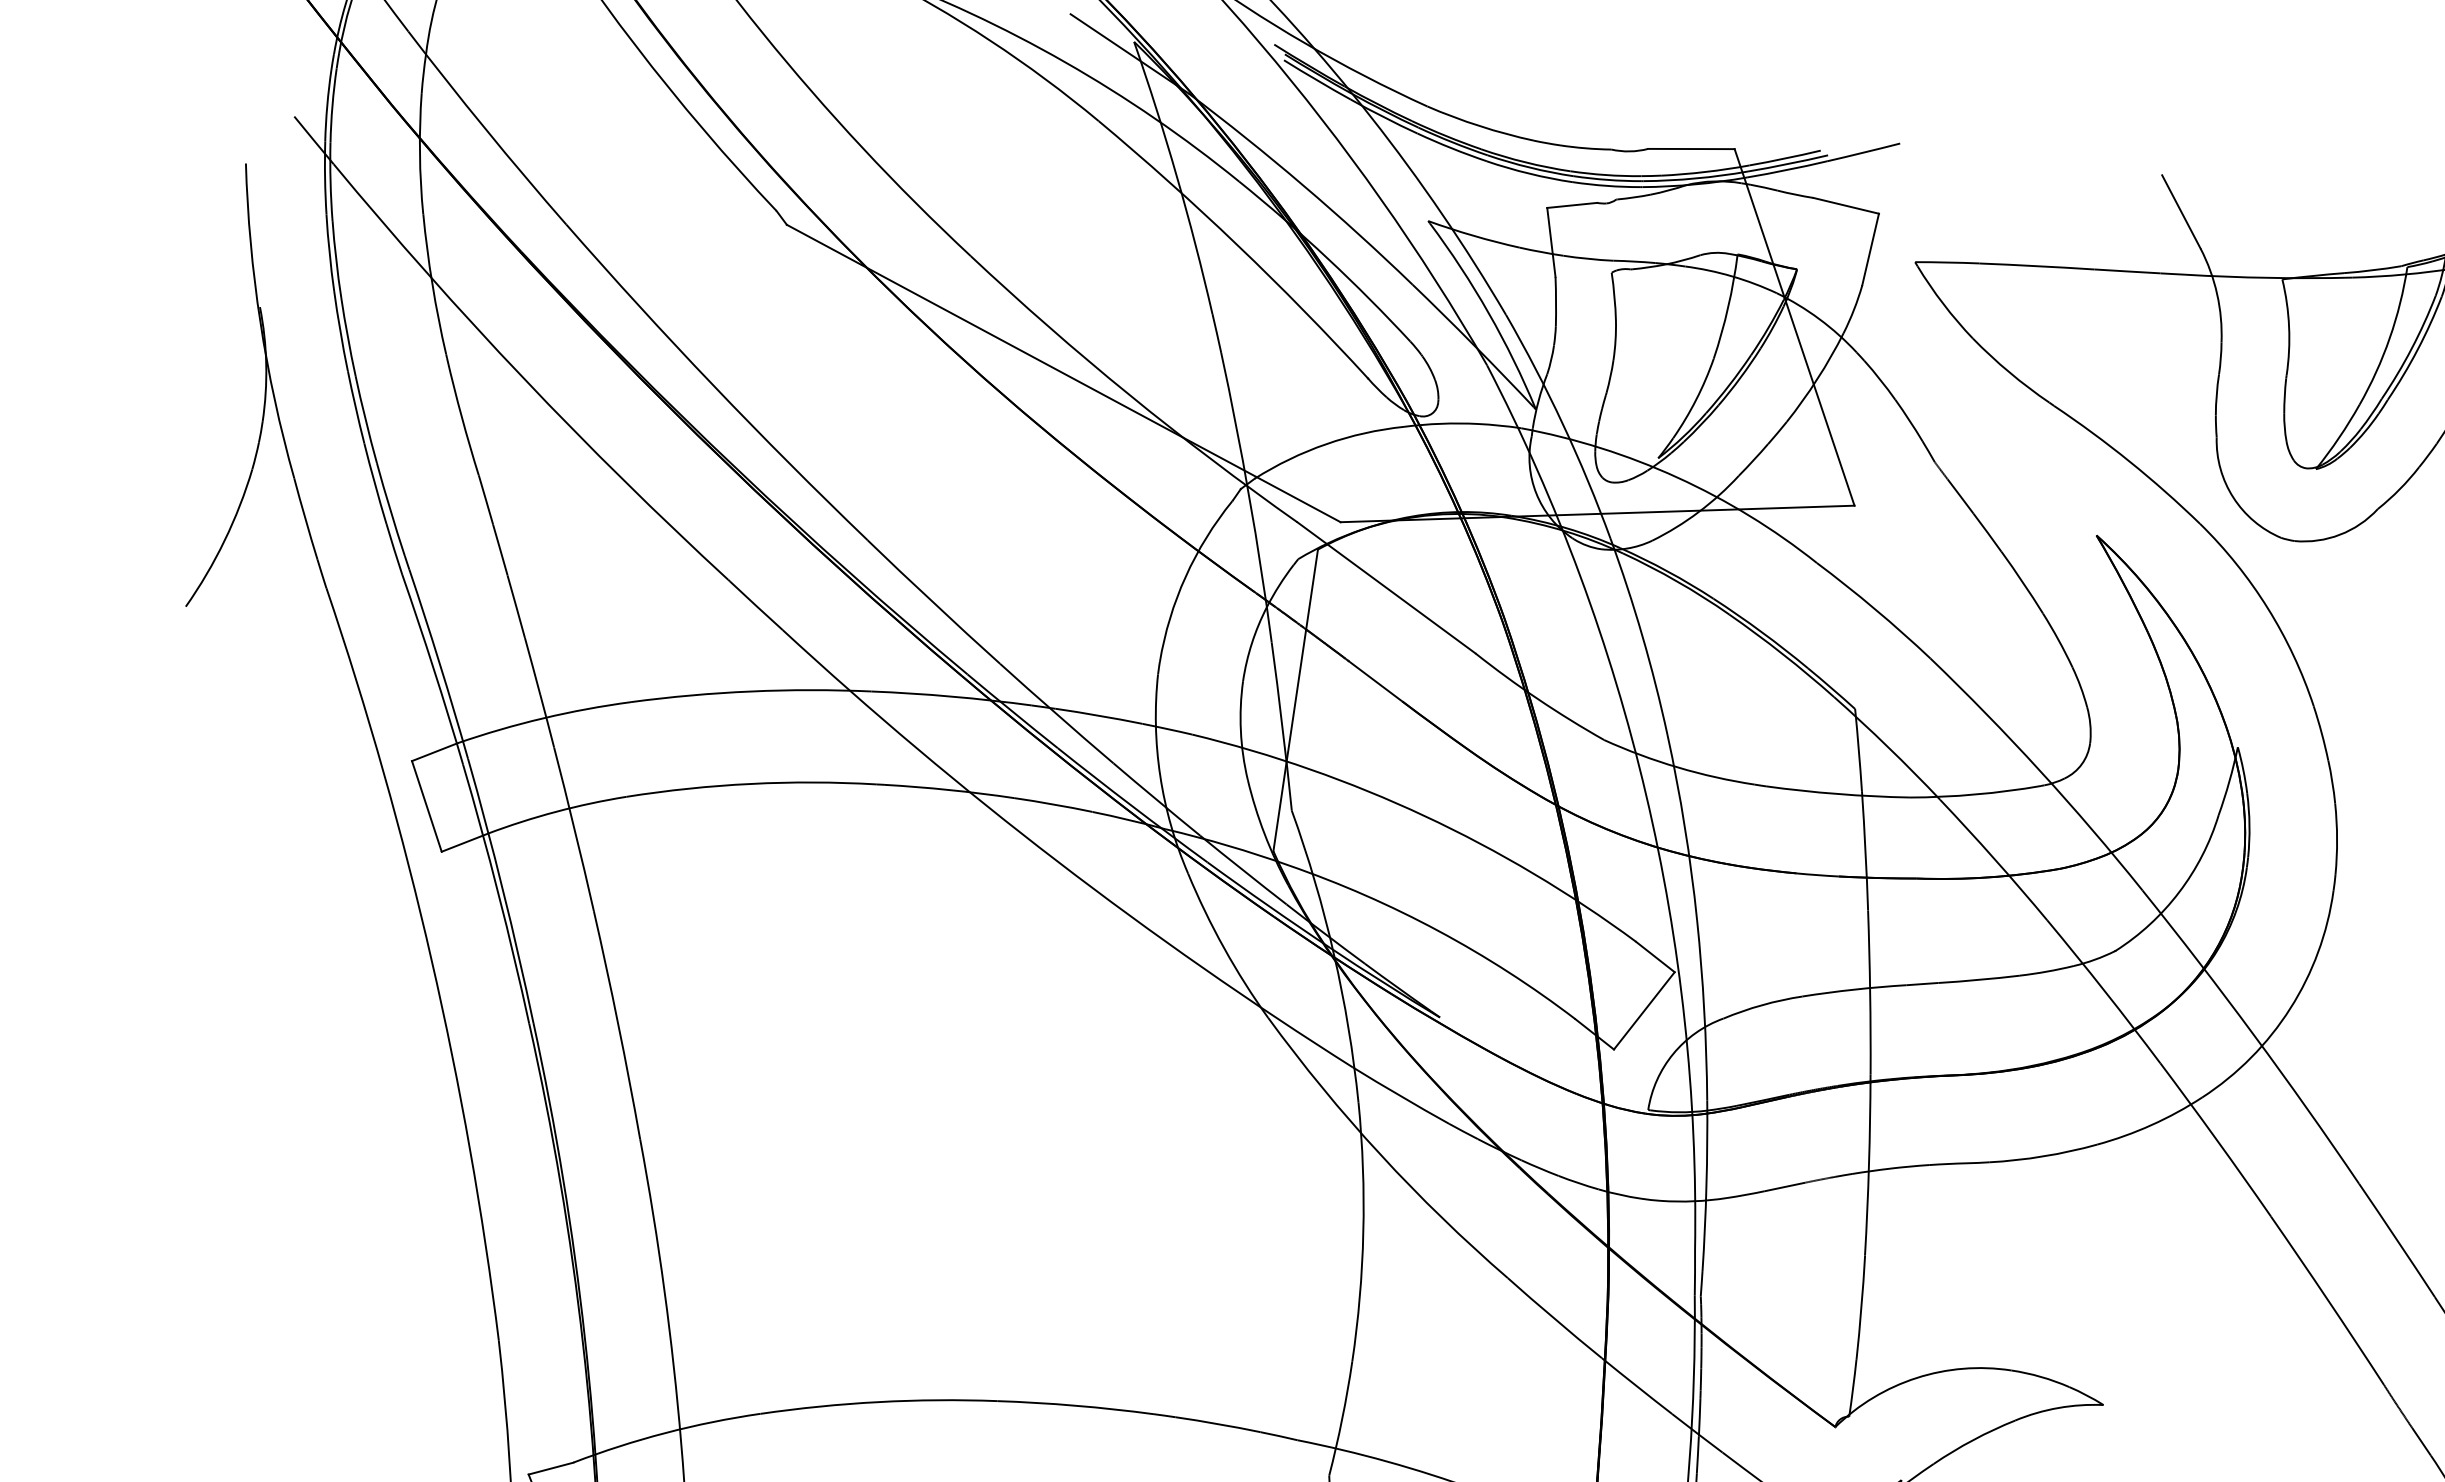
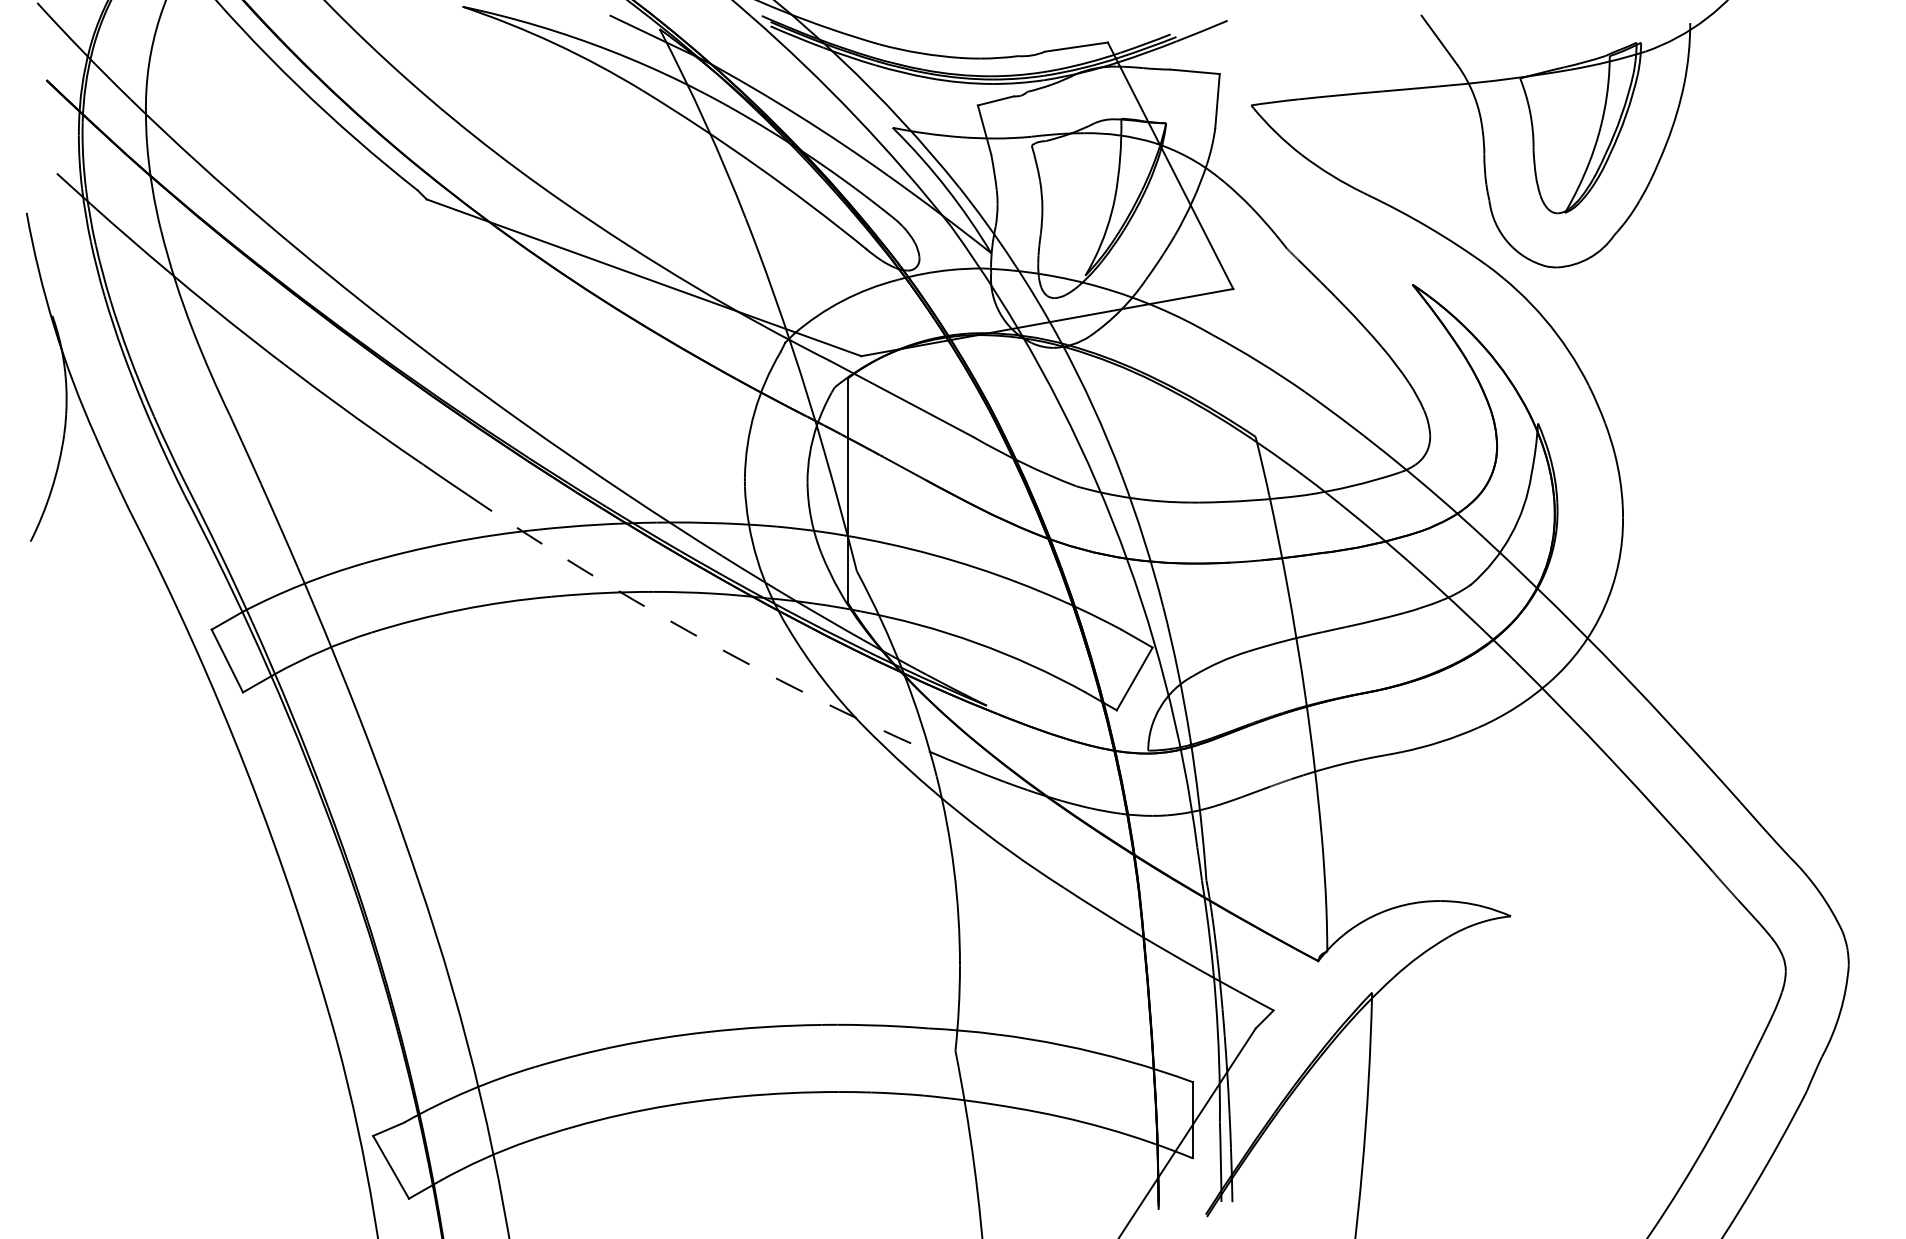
arc: (1058, 861) -> (692, 633), solid -> dashed

